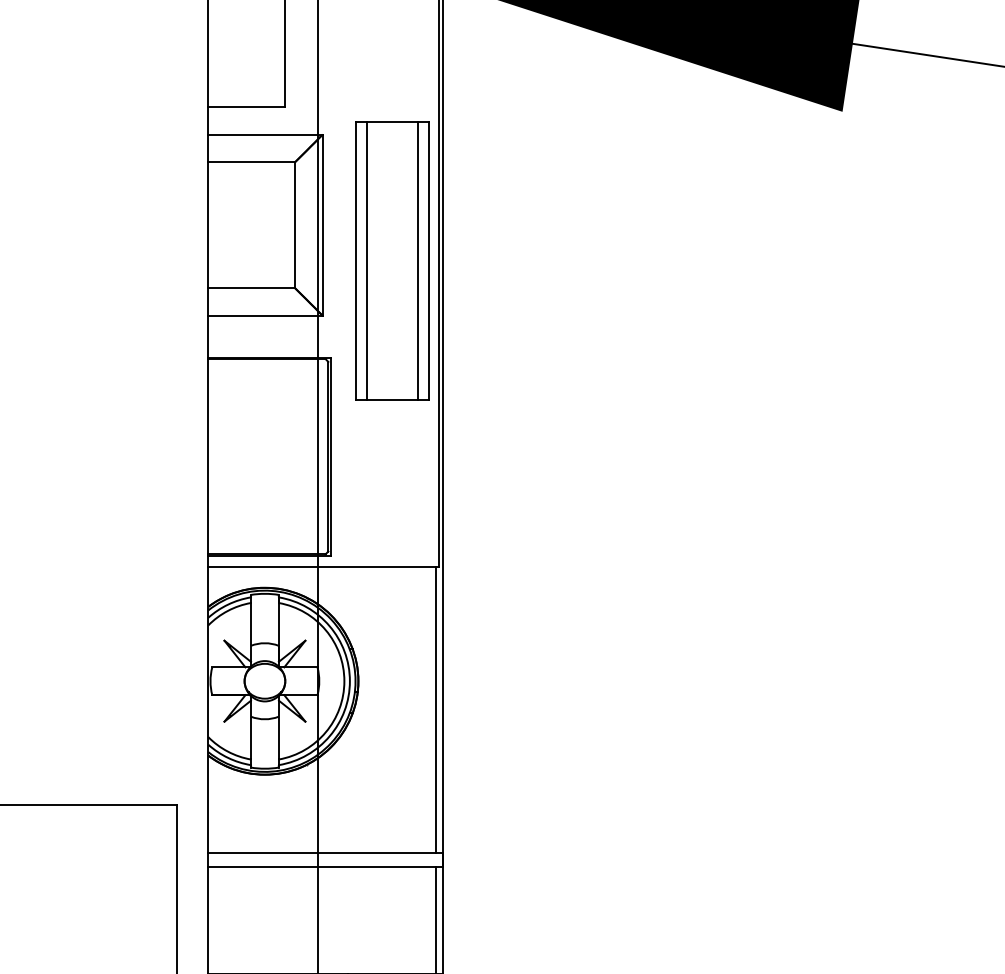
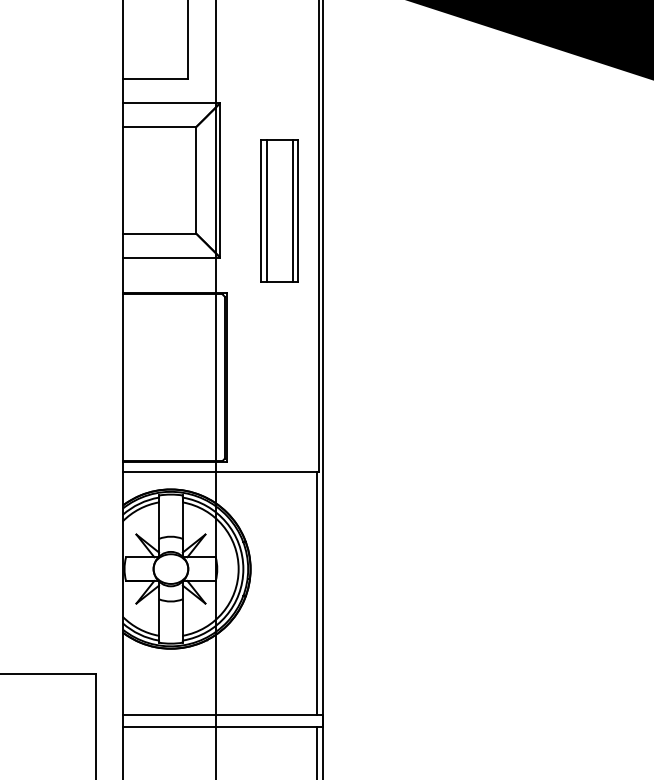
part: (392, 260) -> (279, 210), size x0.6

